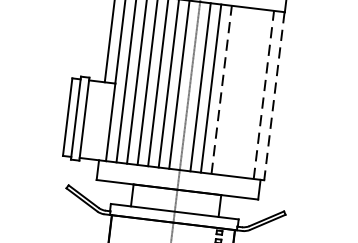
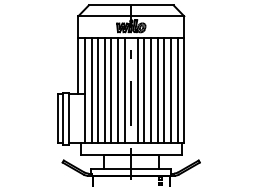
line: (232, 89) -> (157, 89), added
line: (222, 90) -> (151, 90), dashed -> solid
line: (243, 91) -> (164, 89), added
line: (252, 92) -> (170, 89), added
line: (263, 95) -> (177, 90), dashed -> solid
line: (275, 96) -> (184, 90), dashed -> solid

